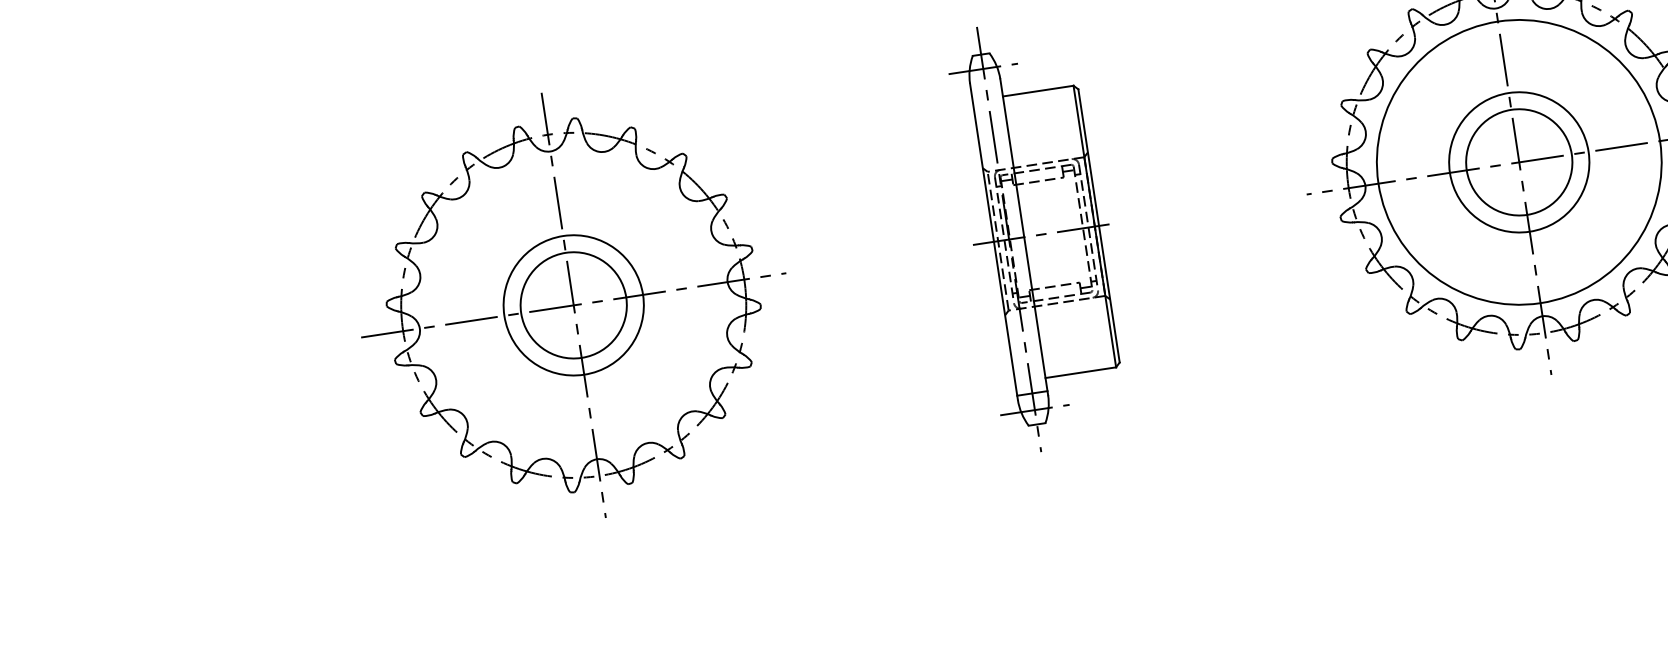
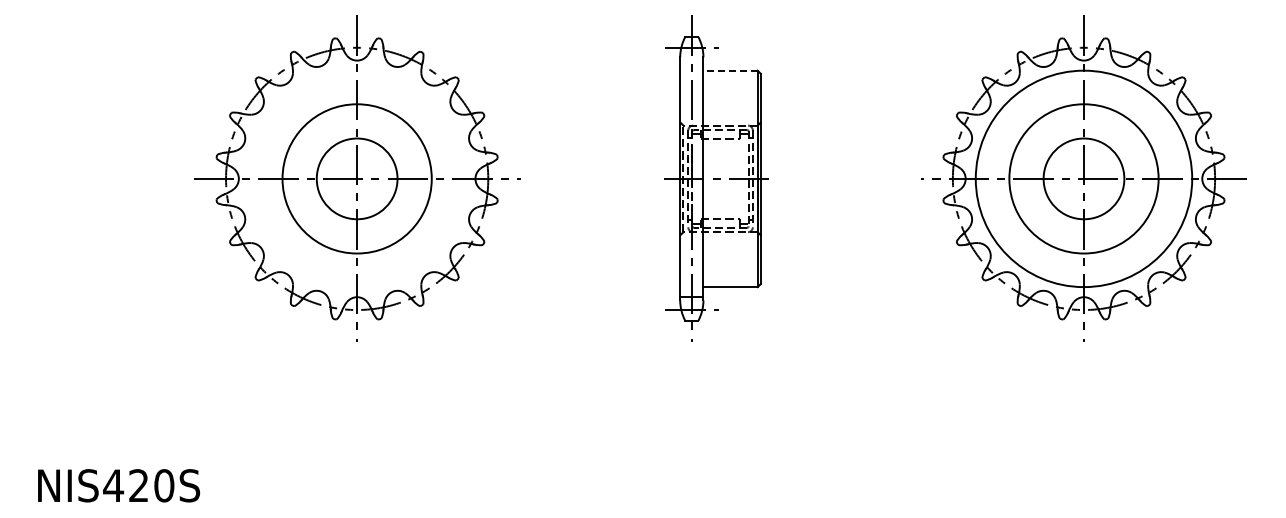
line: (1038, 90) -> (730, 70), solid -> dashed
circle: (1518, 161) -> (1083, 178), size x1.4
circle: (572, 304) -> (356, 178), size x1.4

